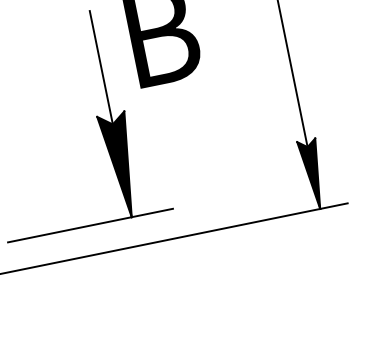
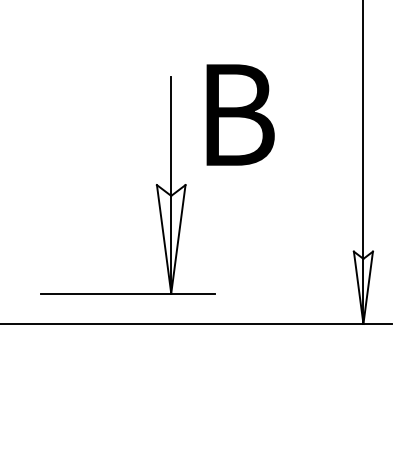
fill: (120, 165) -> (170, 239), removed
fill: (312, 174) -> (362, 287), removed

